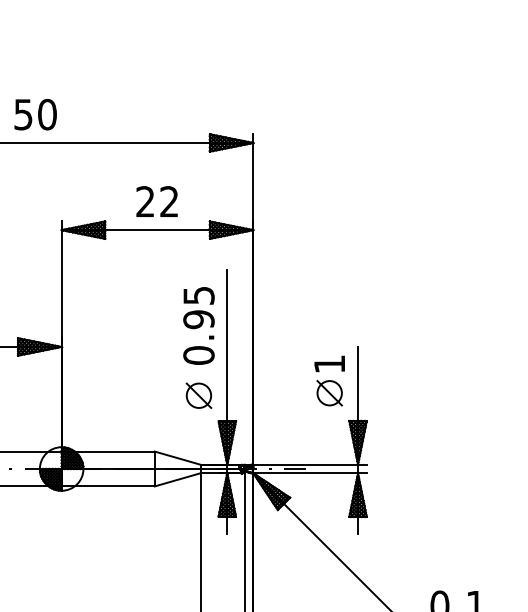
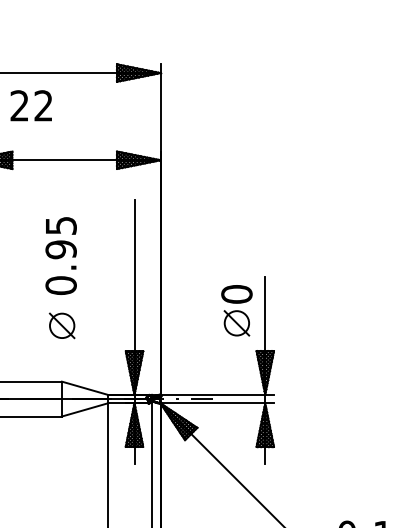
text: (156, 201) -> (30, 105), moved
text: (198, 325) -> (60, 255), moved
text: (329, 363) -> (236, 293), 1 -> 0
part: (198, 395) -> (61, 325), moved

